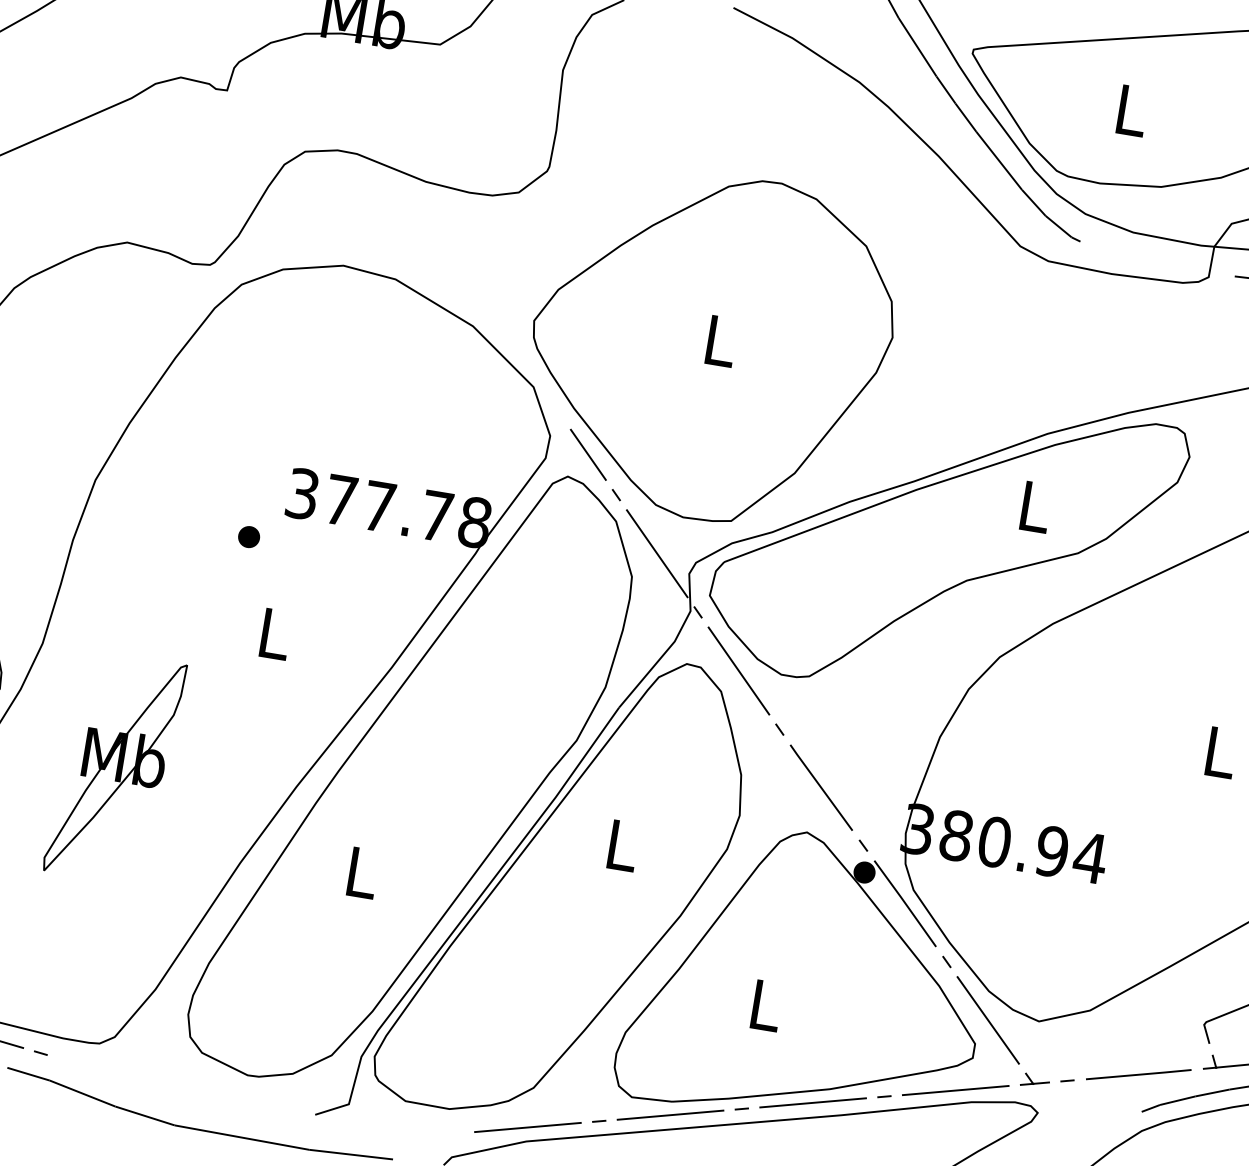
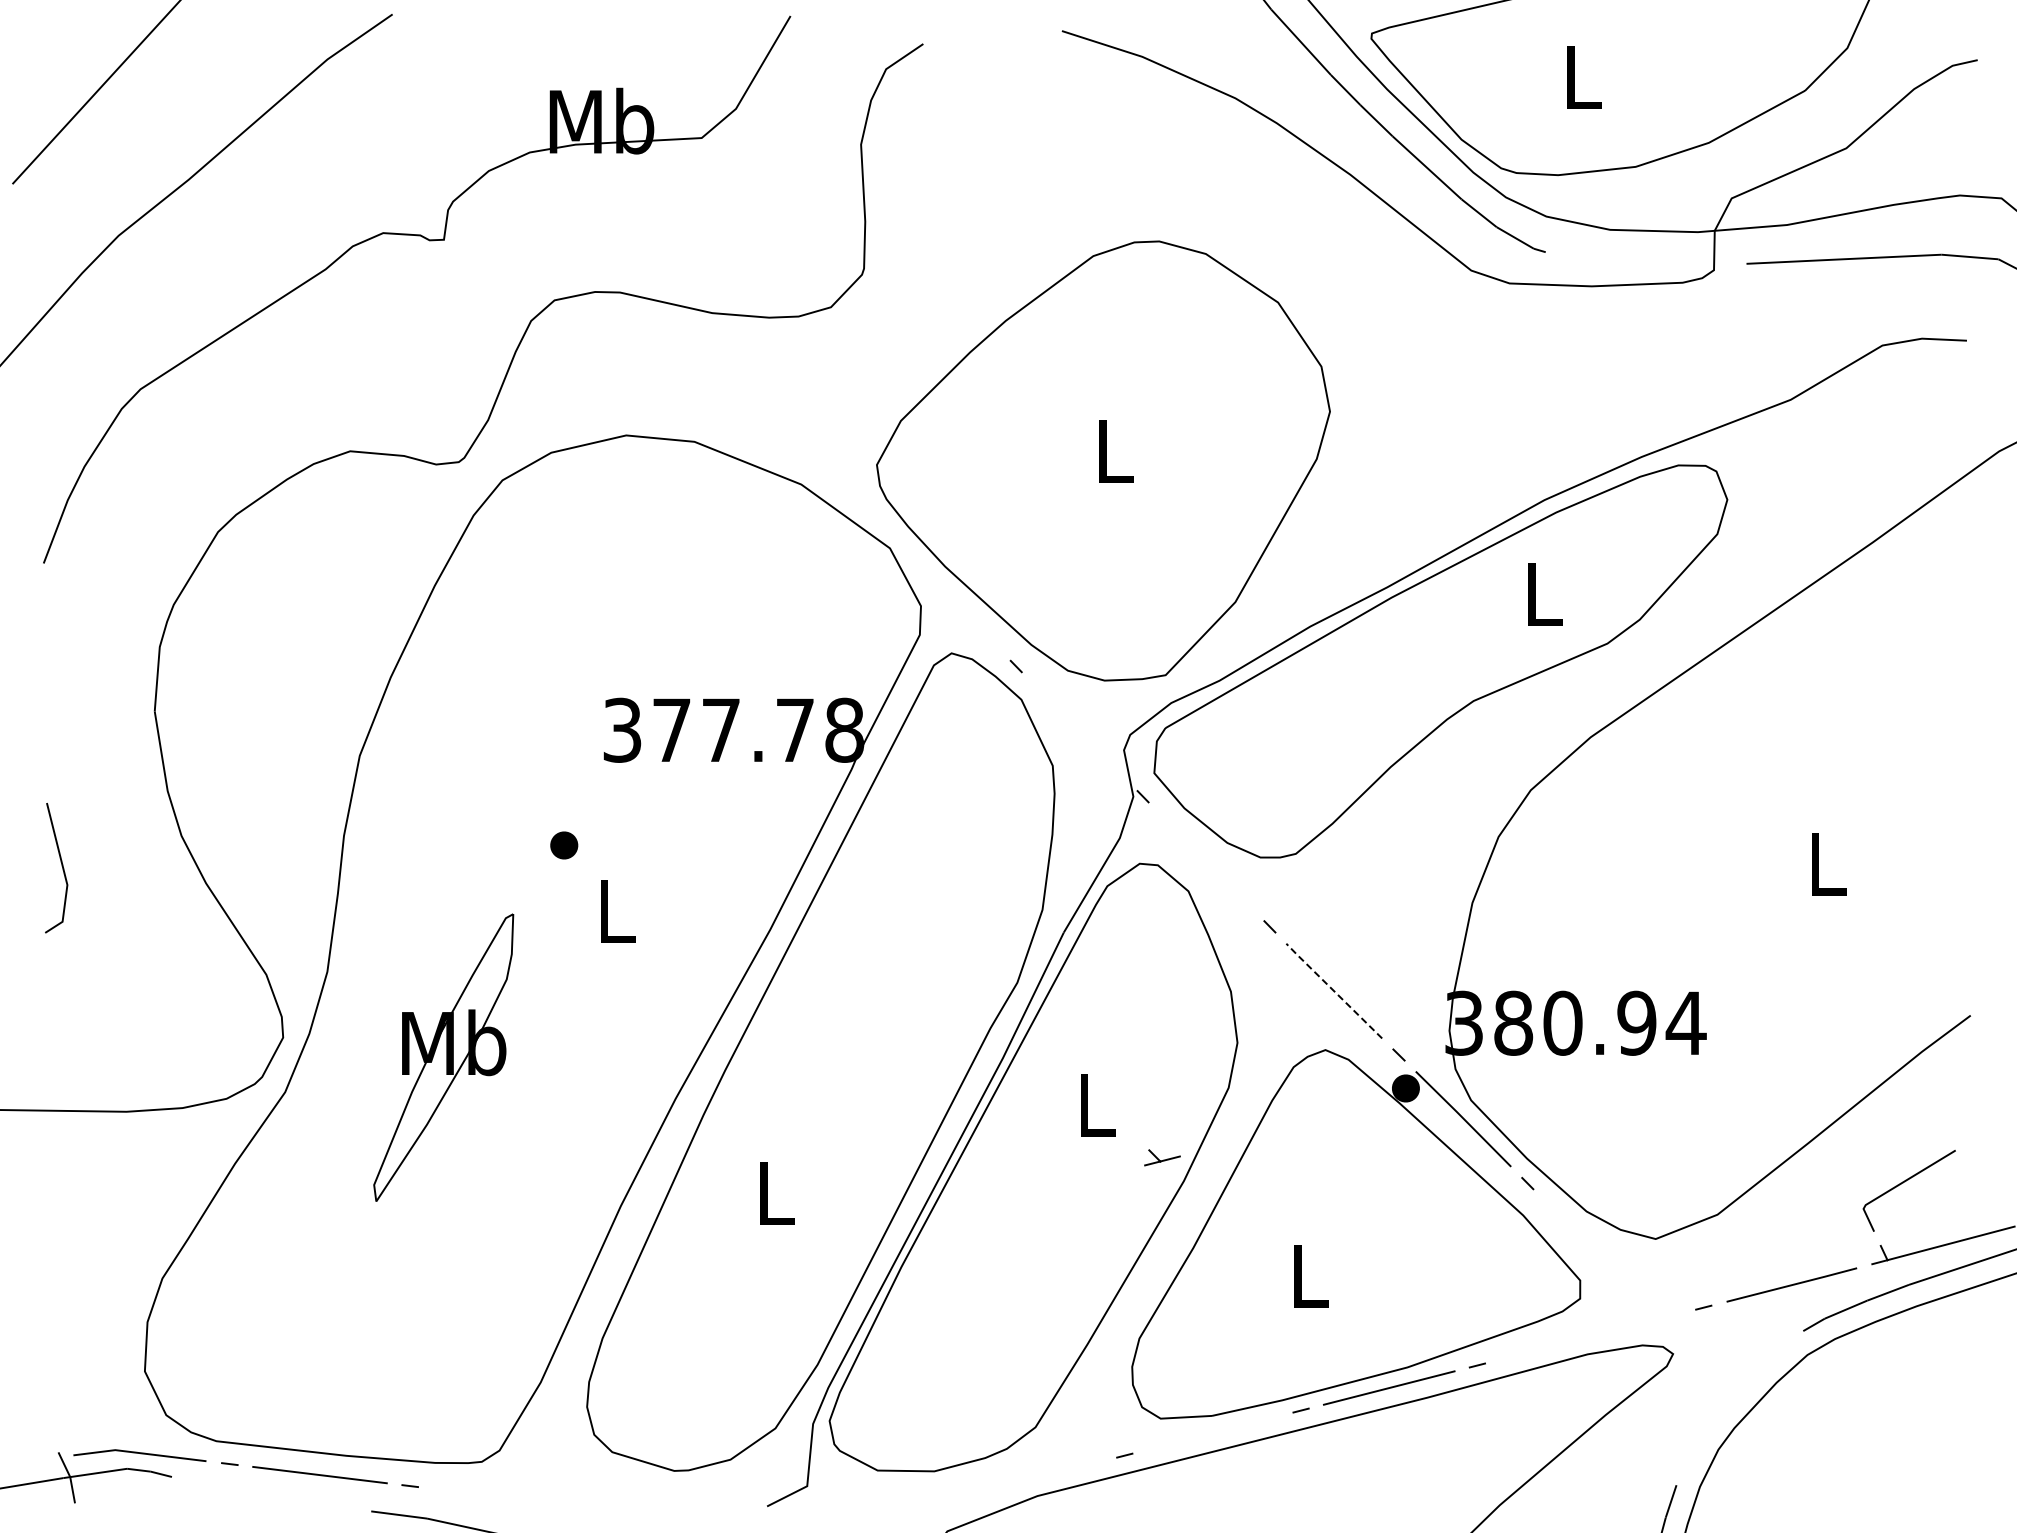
line: (588, 454) -> (972, 621), removed
part: (249, 537) -> (564, 845), moved
line: (657, 553) -> (1079, 731), removed
line: (738, 670) -> (1206, 861), removed
part: (114, 767) -> (443, 1057), moved
line: (820, 787) -> (1333, 990), solid -> dashed
line: (987, 1020) -> (1591, 1248), removed
part: (1035, 1081) -> (1162, 1157), moved
line: (955, 1090) -> (1565, 1342), removed
line: (670, 1114) -> (1212, 1432), removed
line: (527, 1126) -> (1036, 1477), removed

